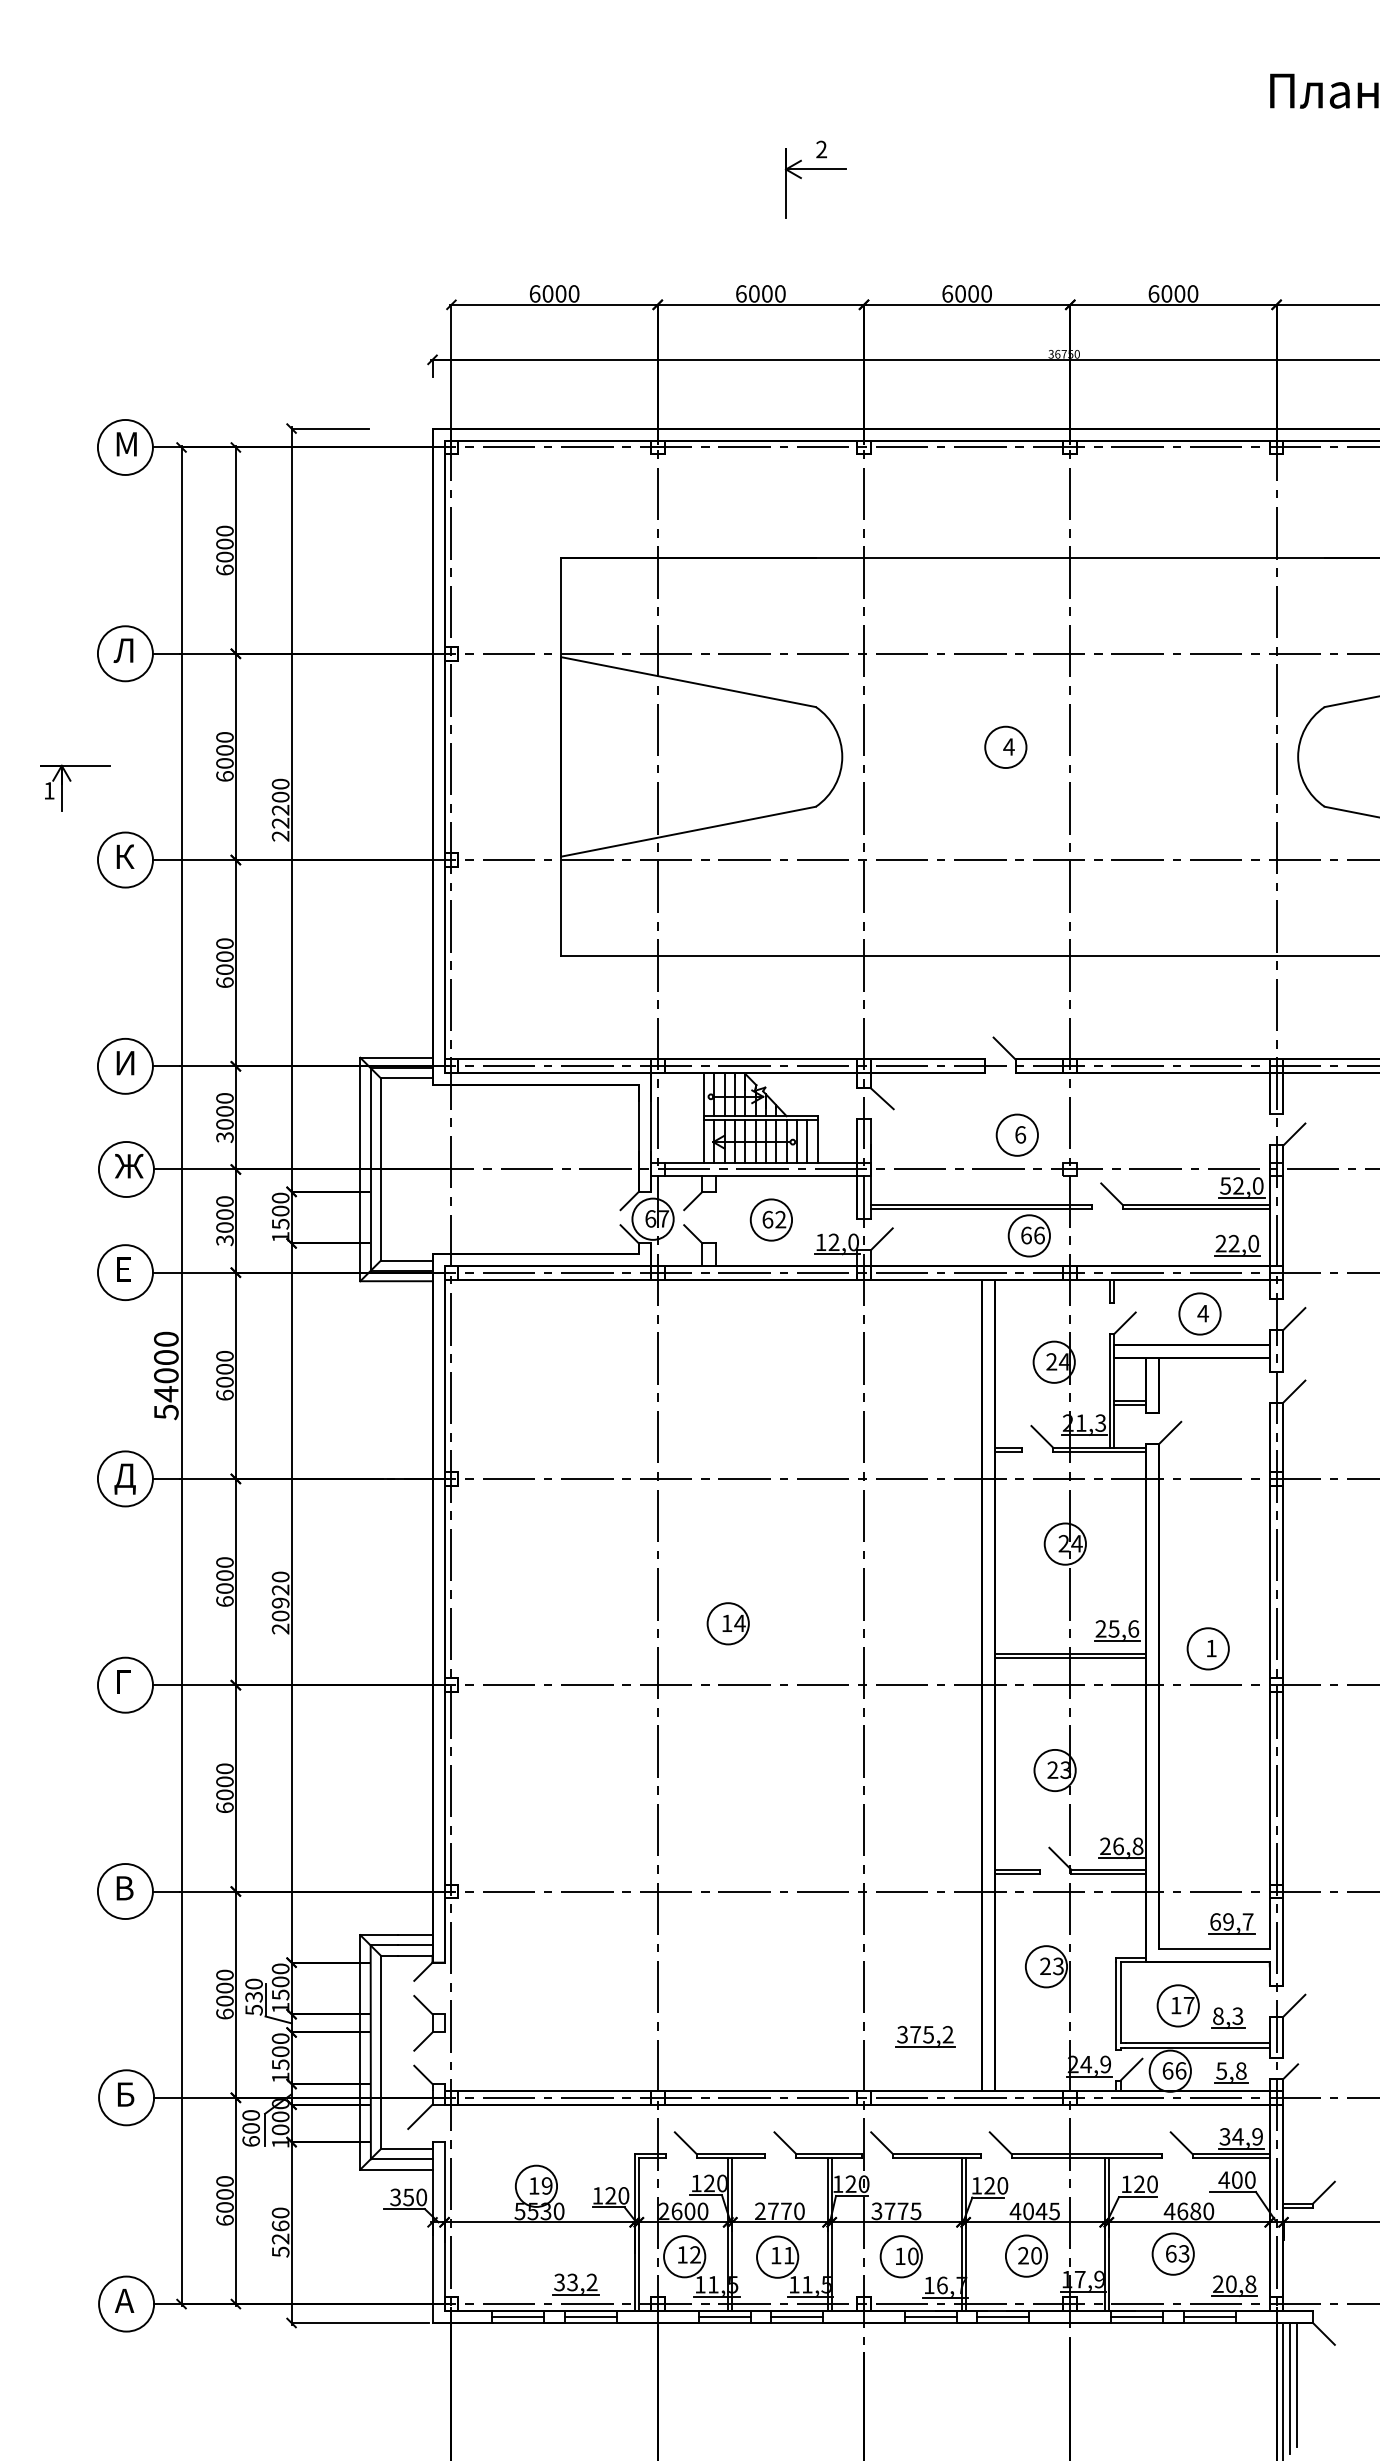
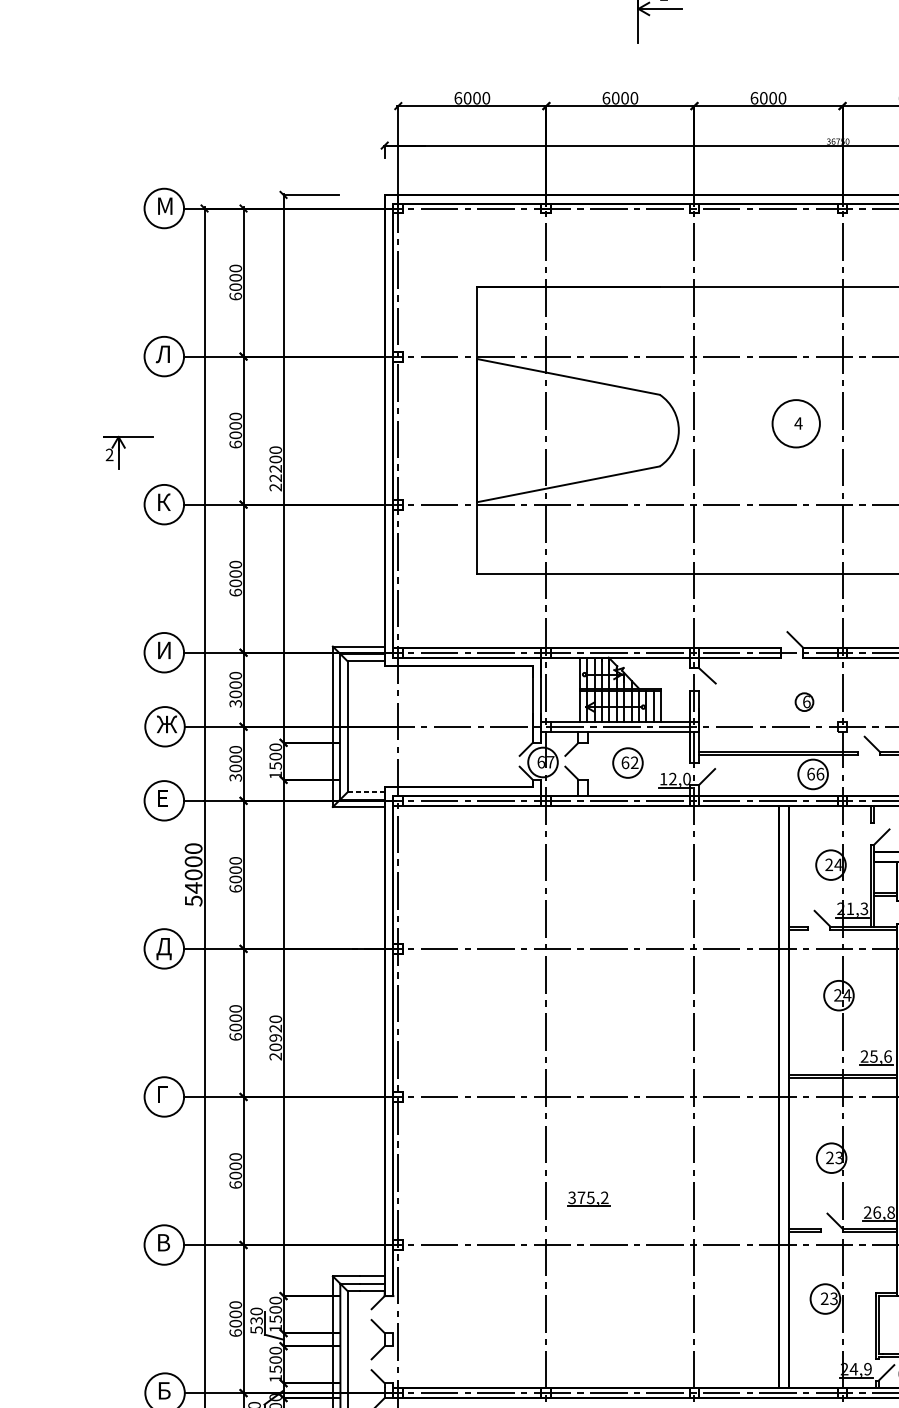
circle: (1005, 747) -> (796, 423), size x1.6
text: (49, 790) -> (109, 454), 1 -> 2
circle: (1016, 1134) -> (803, 701), size x0.6
line: (406, 1260) -> (366, 792), solid -> dashed
part: (727, 1623) -> (596, 1052), removed
part: (925, 2036) -> (588, 1199), moved

